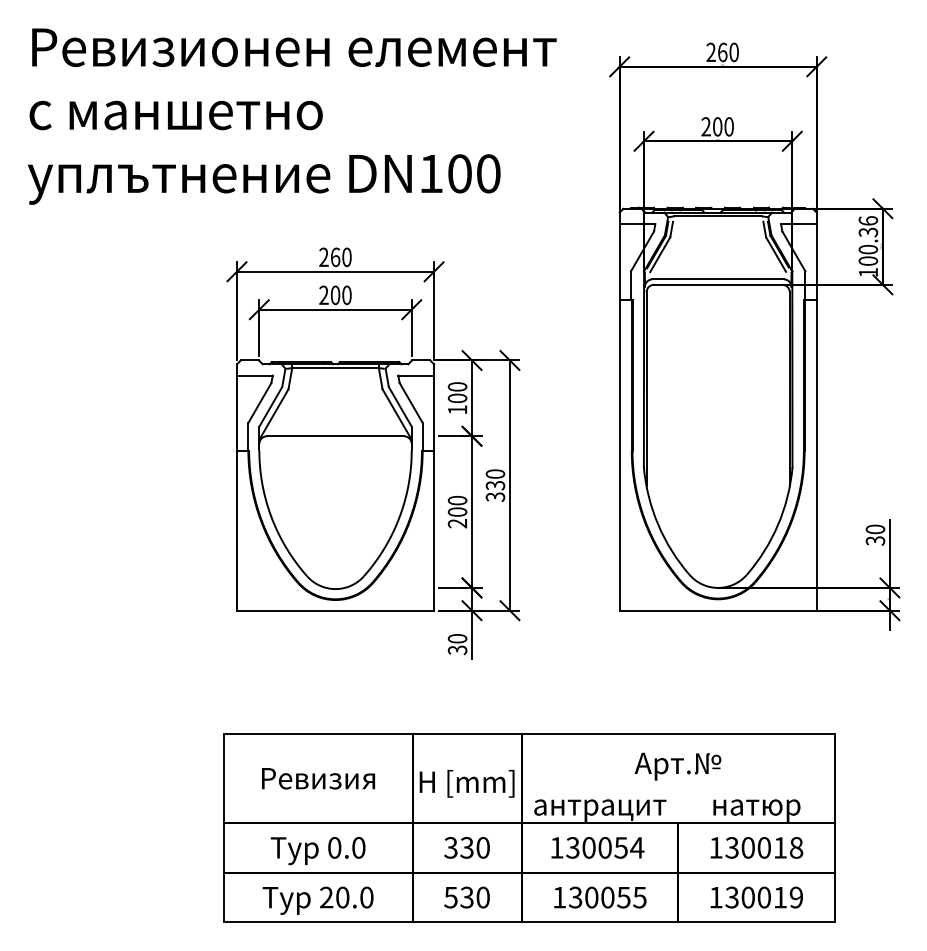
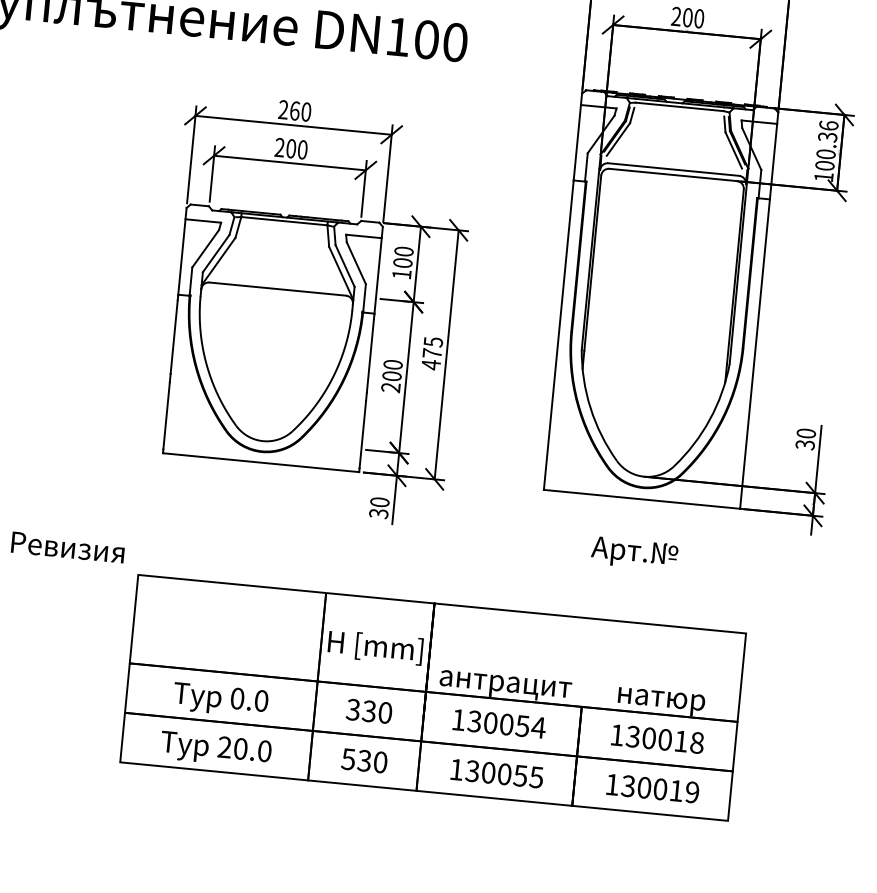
text: (495, 485) -> (432, 353), 330 -> 475
text: (677, 766) -> (634, 553), moved
text: (318, 778) -> (68, 547), moved

